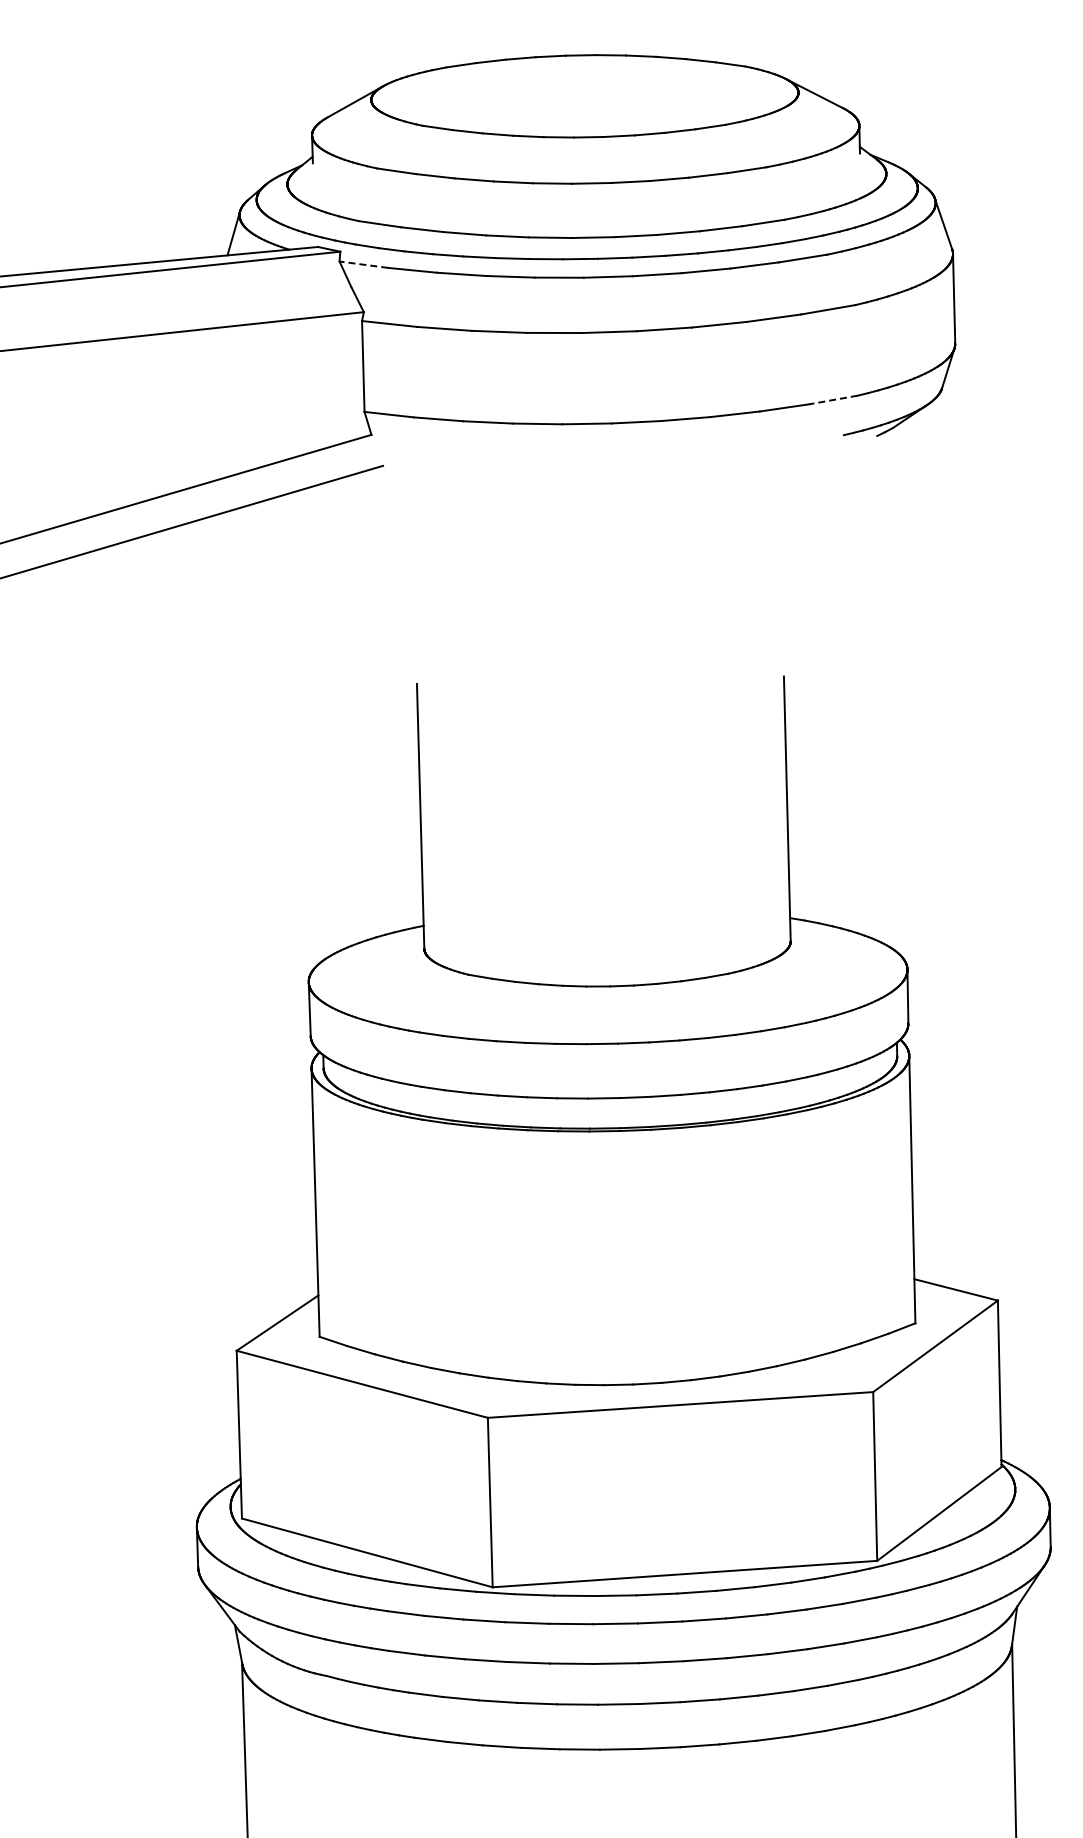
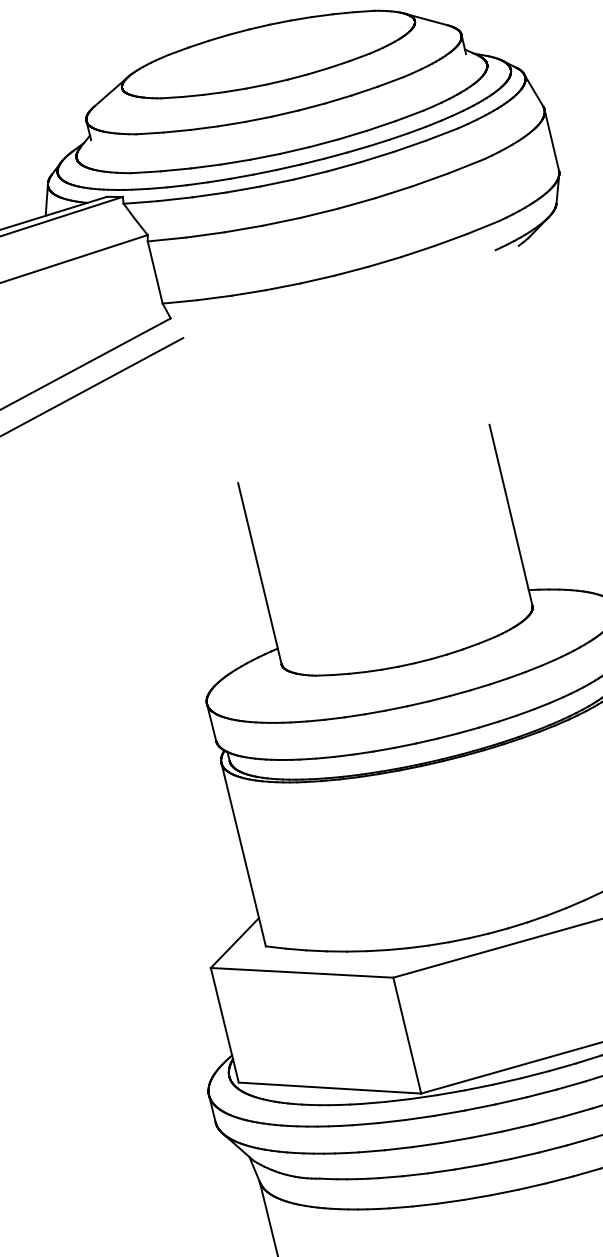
line: (363, 264) -> (140, 202), dashed -> solid
line: (833, 400) -> (483, 227), dashed -> solid

